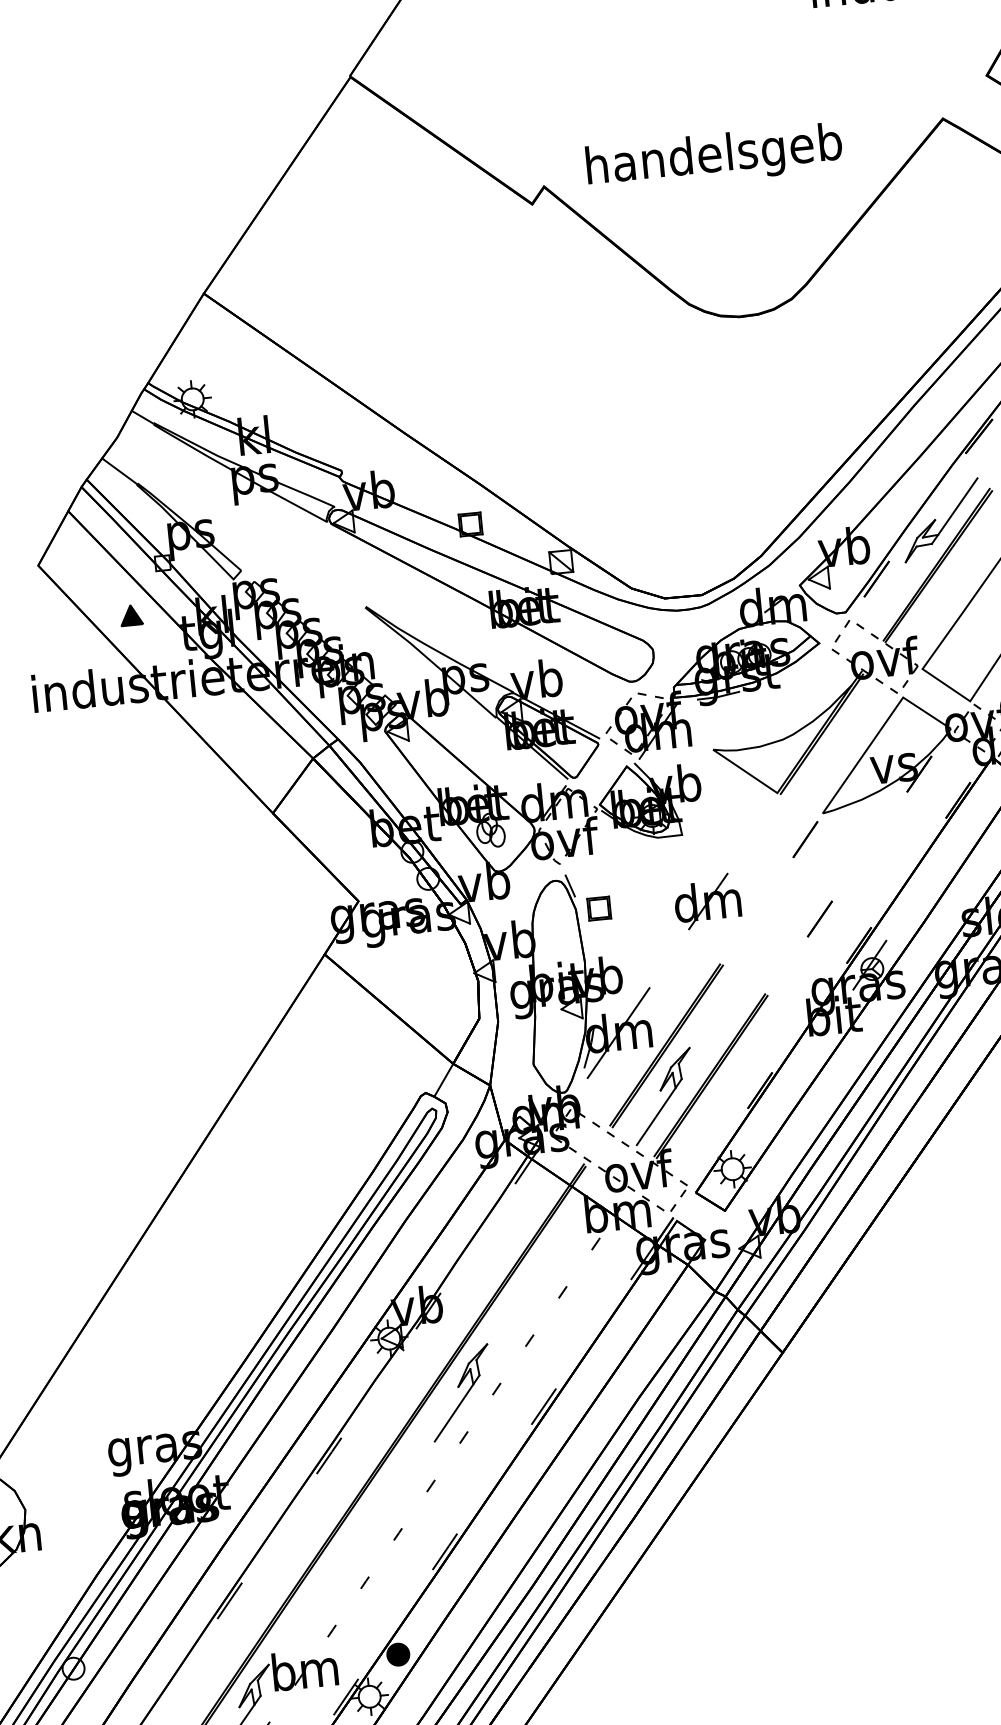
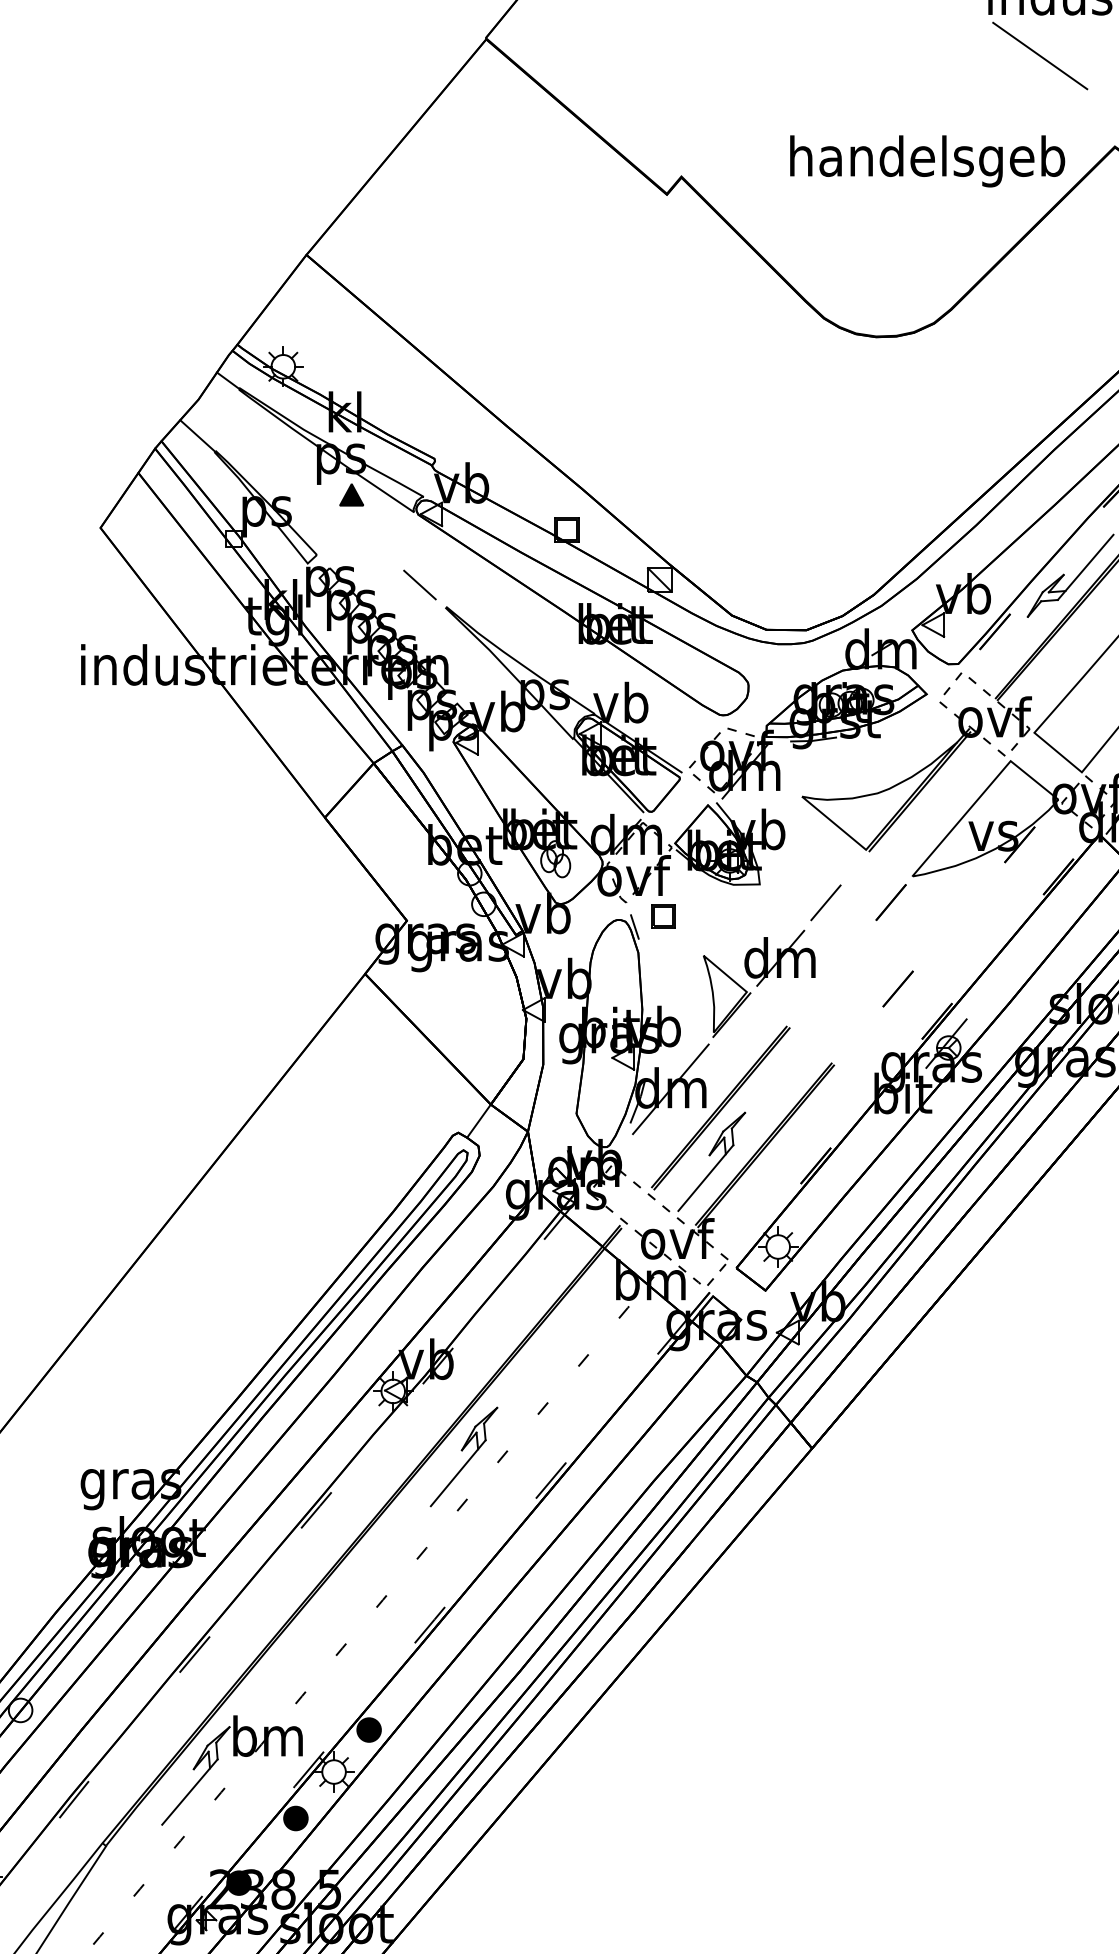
line: (865, 40) -> (1040, 55), added
text: (714, 158) -> (927, 161), moved
line: (339, 588) -> (419, 584), added
part: (131, 614) -> (351, 494), moved
line: (744, 845) -> (825, 902), added
part: (599, 908) -> (663, 916), moved
part: (662, 941) -> (727, 996), added

